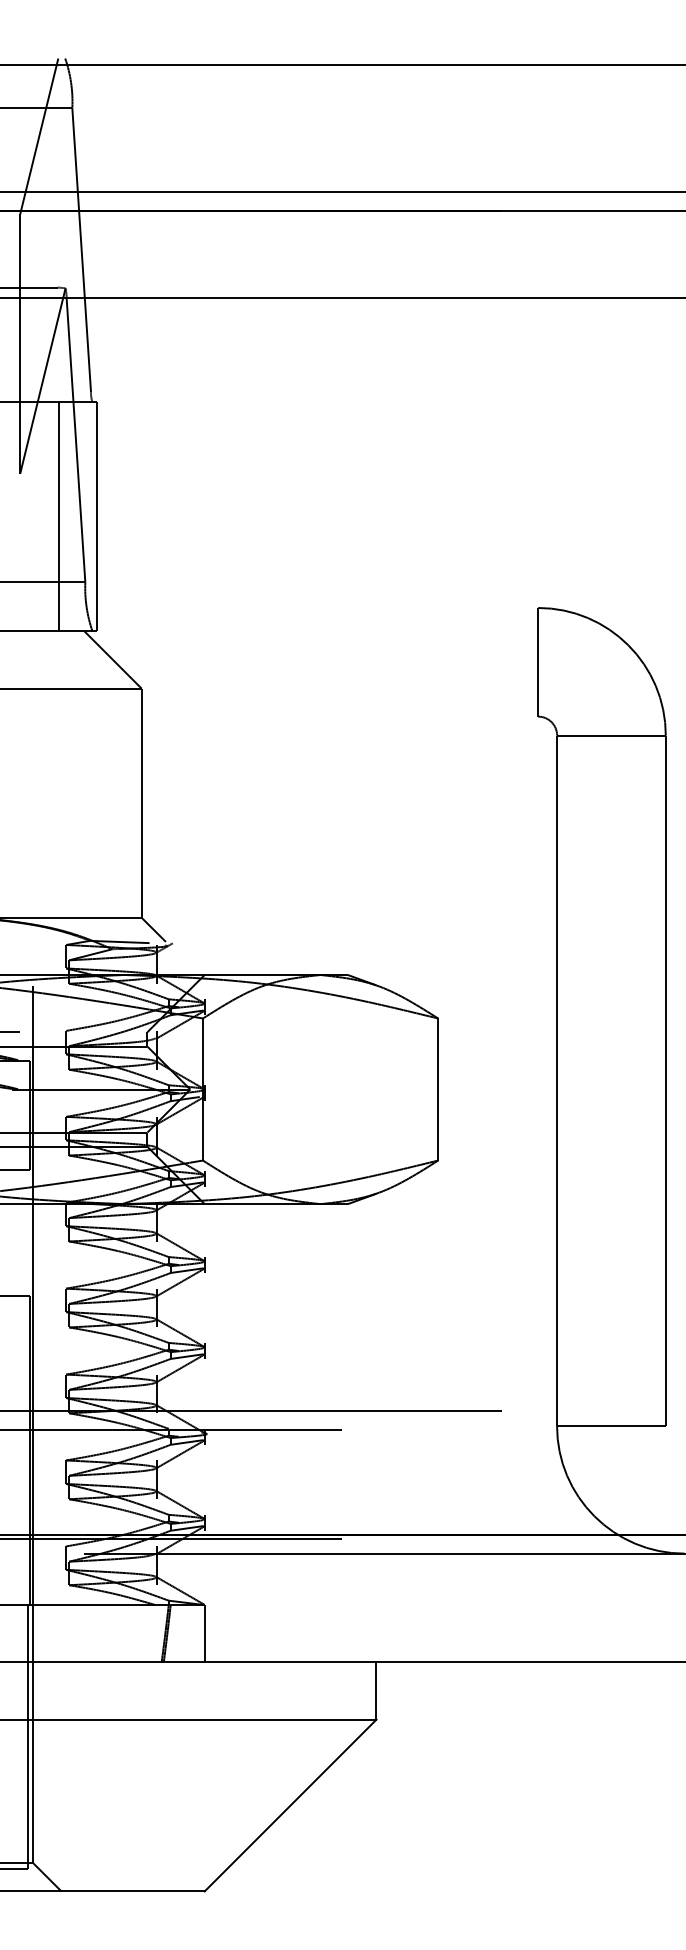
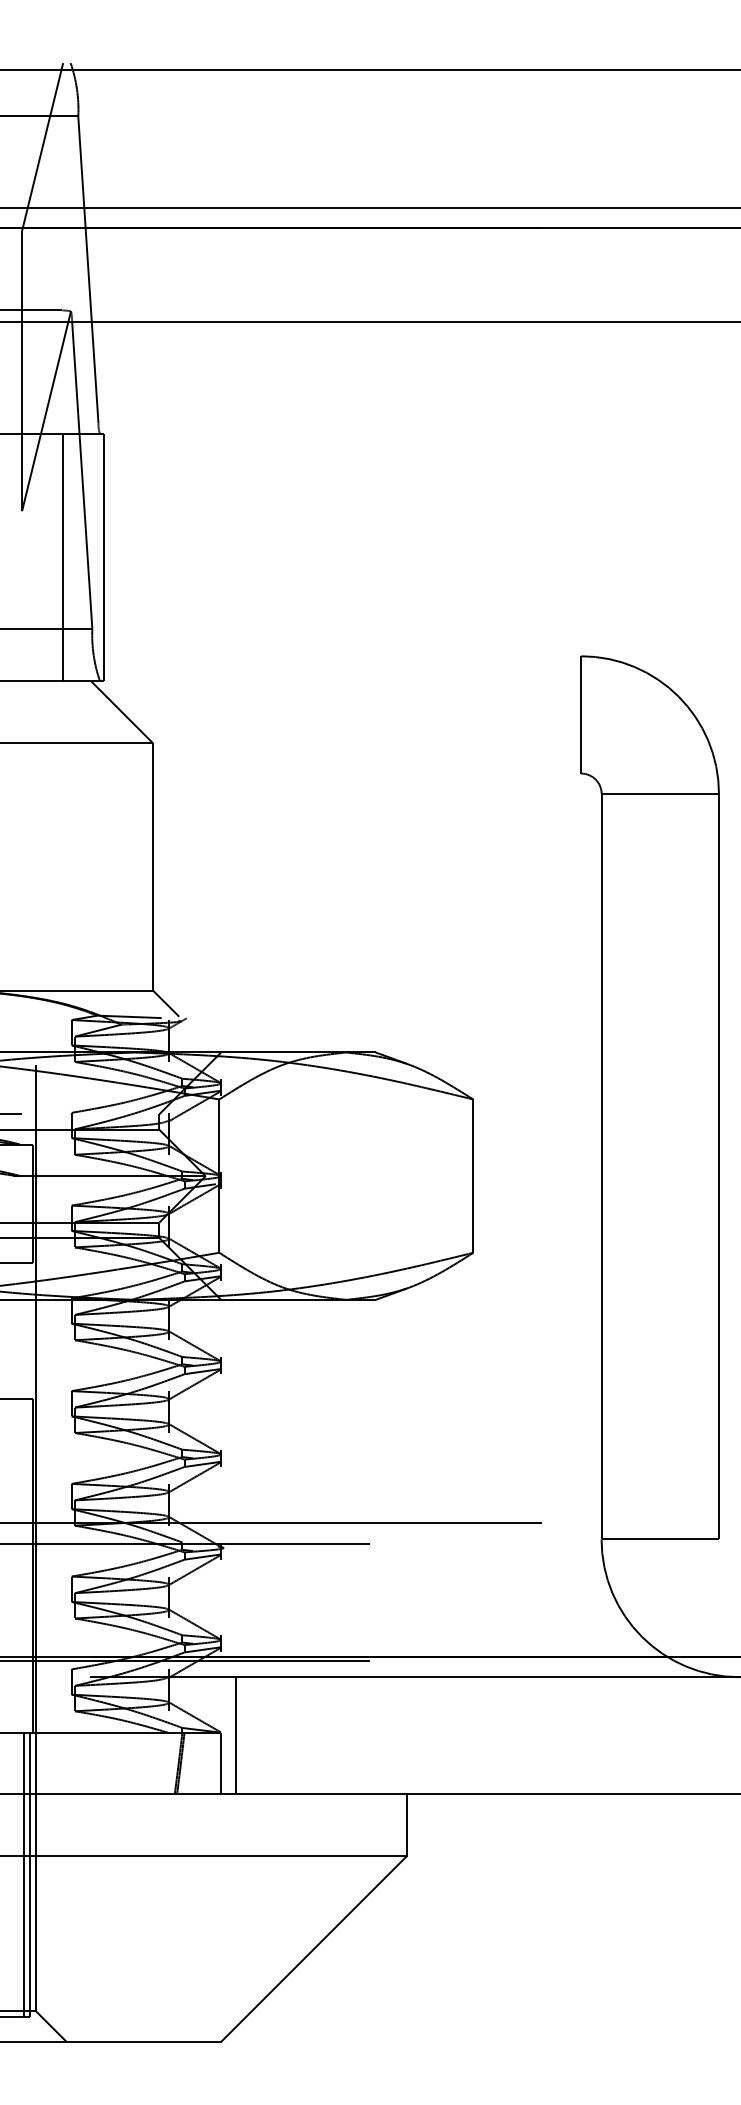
line: (218, 1607) -> (236, 1735), added
line: (22, 1736) -> (24, 1874), added

